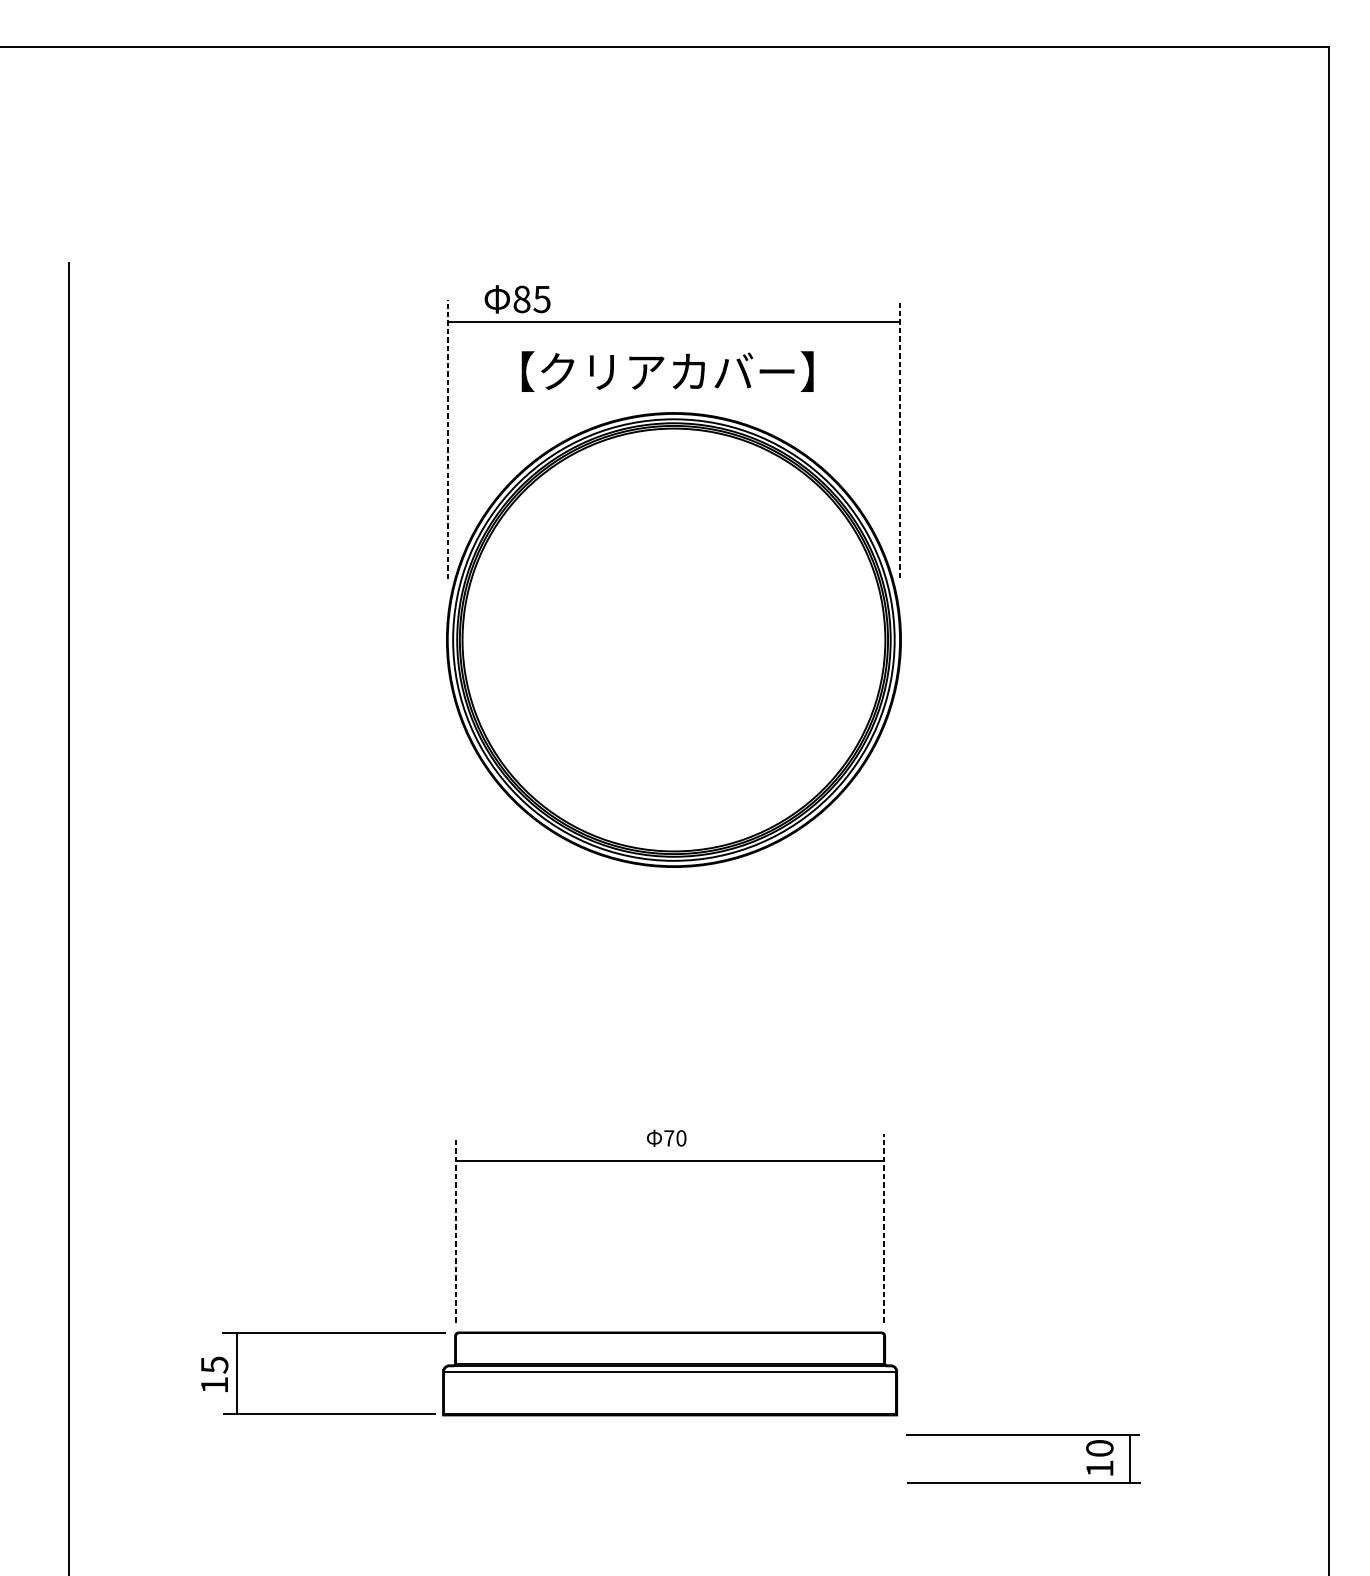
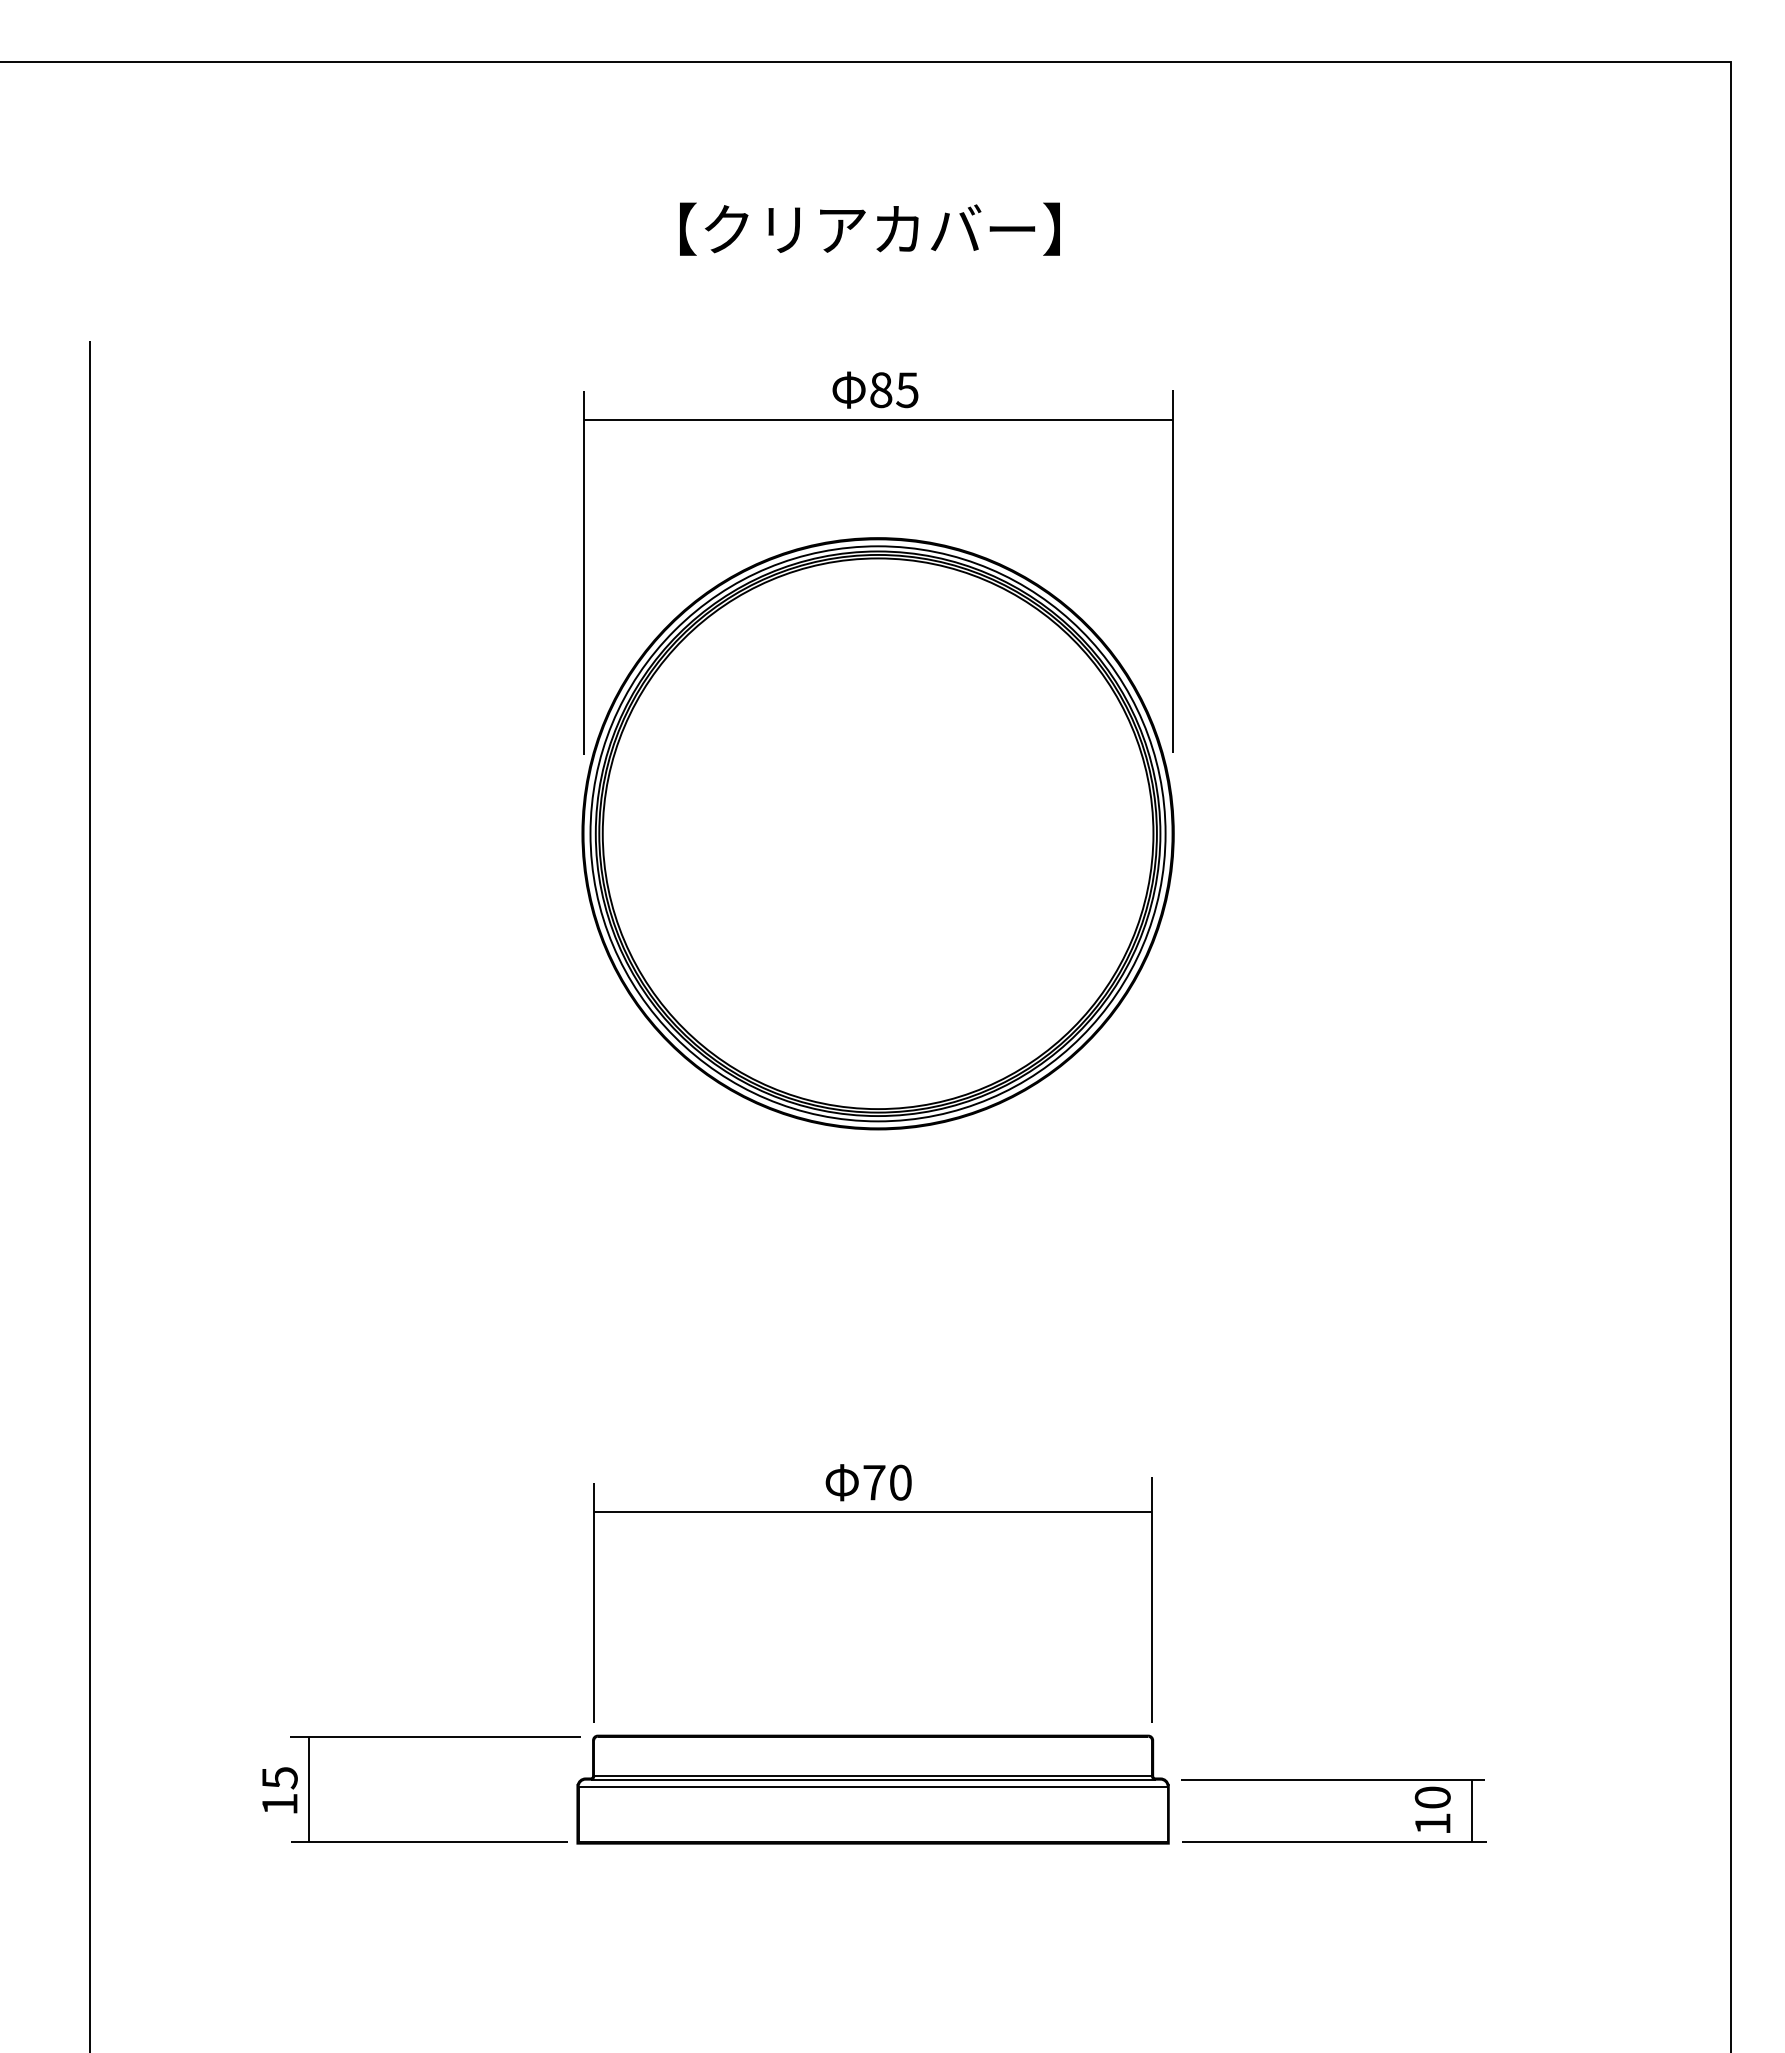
part: (517, 298) -> (875, 389), moved
part: (673, 364) -> (877, 220), moved
line: (899, 438) -> (1172, 571), dashed -> solid
line: (447, 440) -> (583, 573), dashed -> solid
part: (666, 1138) -> (868, 1482), size x1.67
line: (883, 1227) -> (1151, 1599), dashed -> solid
line: (456, 1230) -> (594, 1602), dashed -> solid
part: (1023, 1435) -> (1333, 1780), moved

